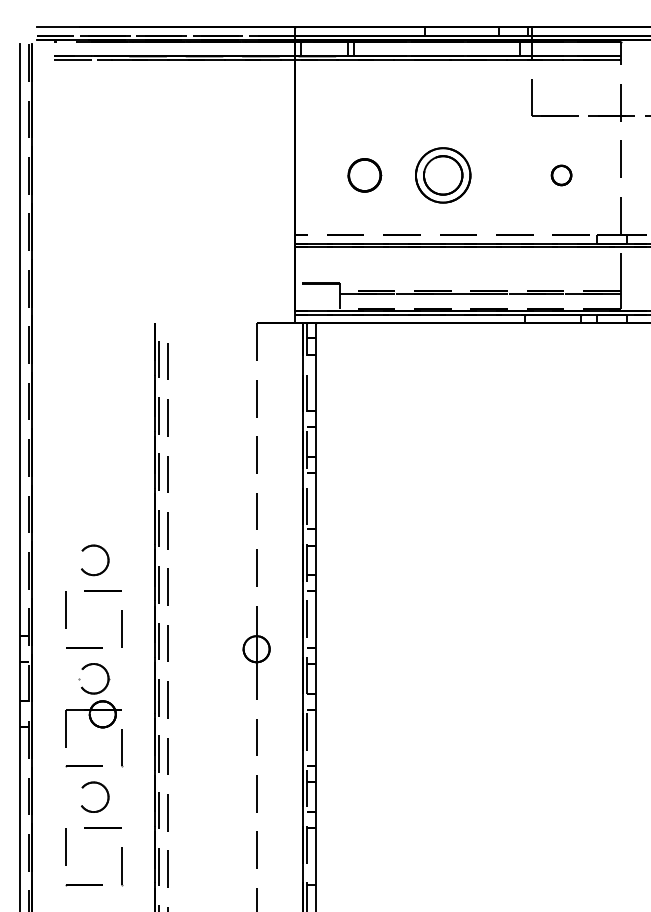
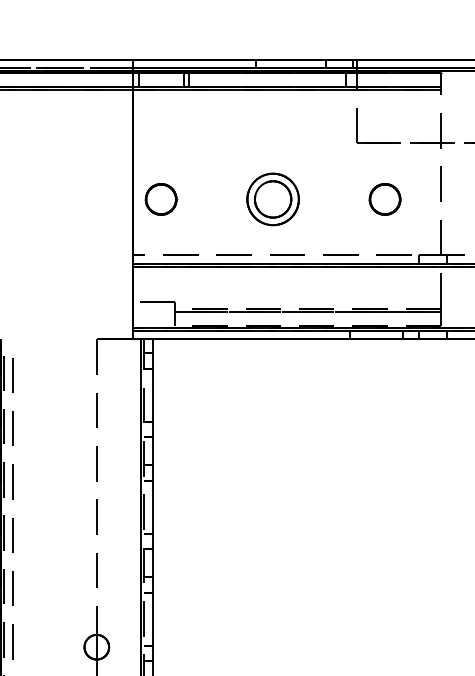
part: (364, 175) -> (160, 199), moved
circle: (561, 175) -> (384, 199), size x1.67

